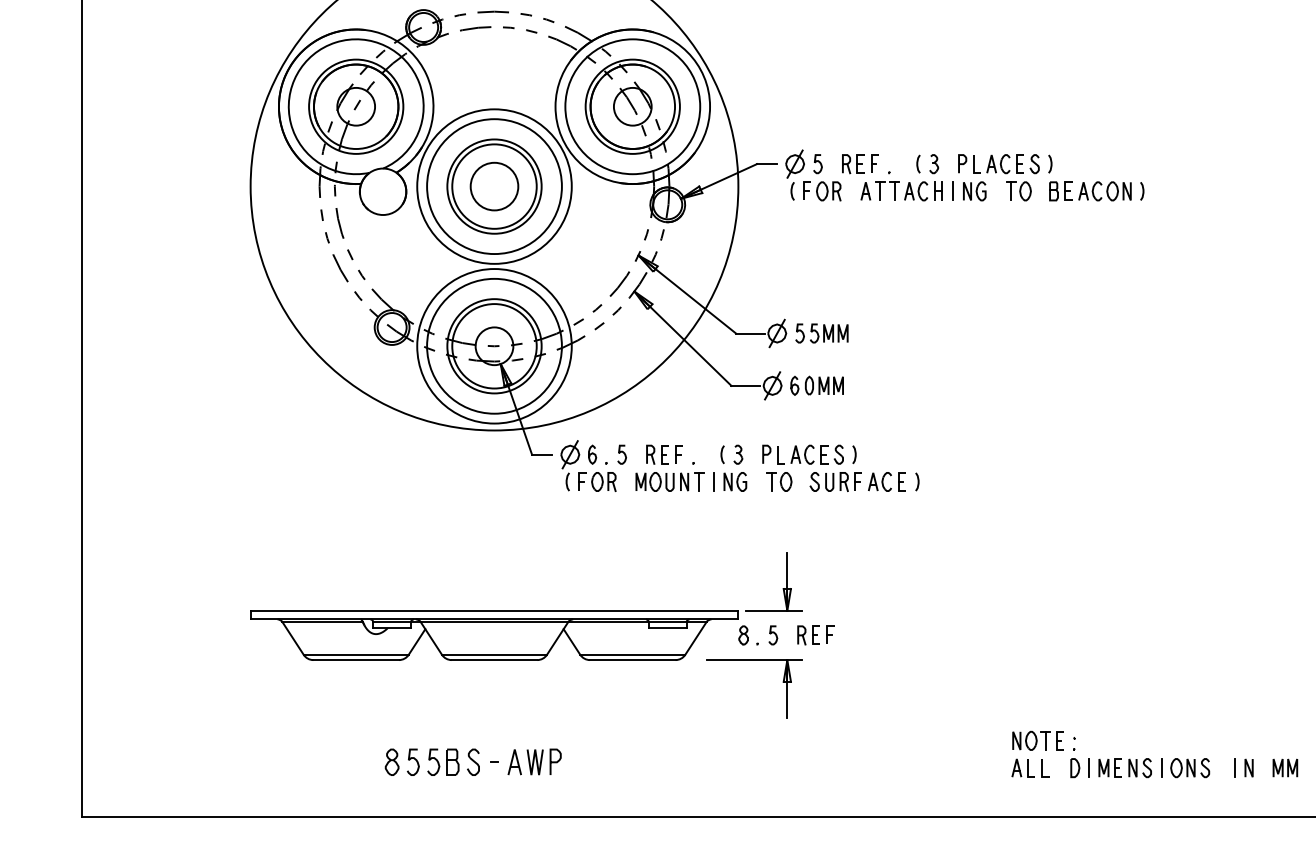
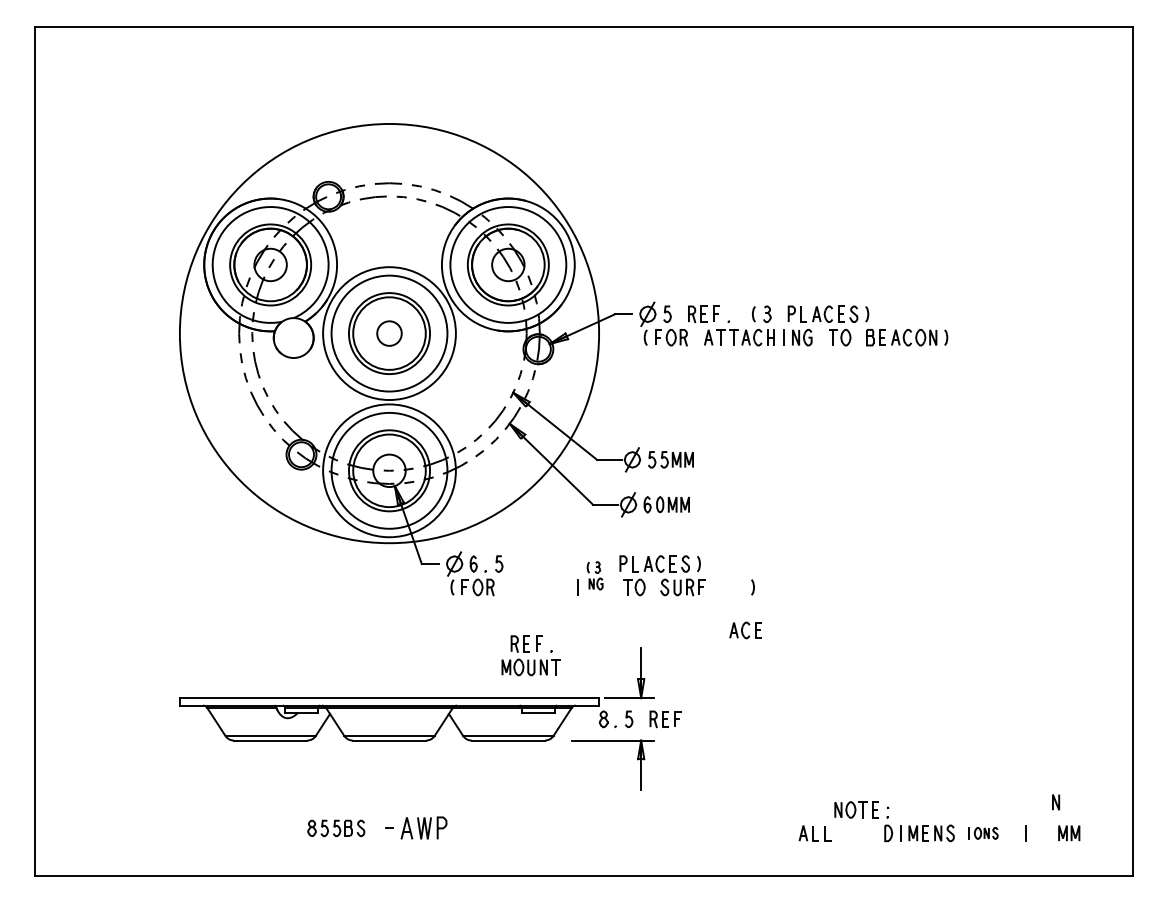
circle: (494, 186) -> (389, 333), size x0.6
part: (669, 468) -> (530, 655), moved
part: (733, 468) -> (594, 575), size x0.7
part: (886, 482) -> (745, 630), moved
part: (432, 762) -> (336, 828), size x0.7
part: (1029, 768) -> (814, 833), moved
part: (1185, 768) -> (983, 833), size x0.7
line: (1249, 768) -> (1056, 802), moved

